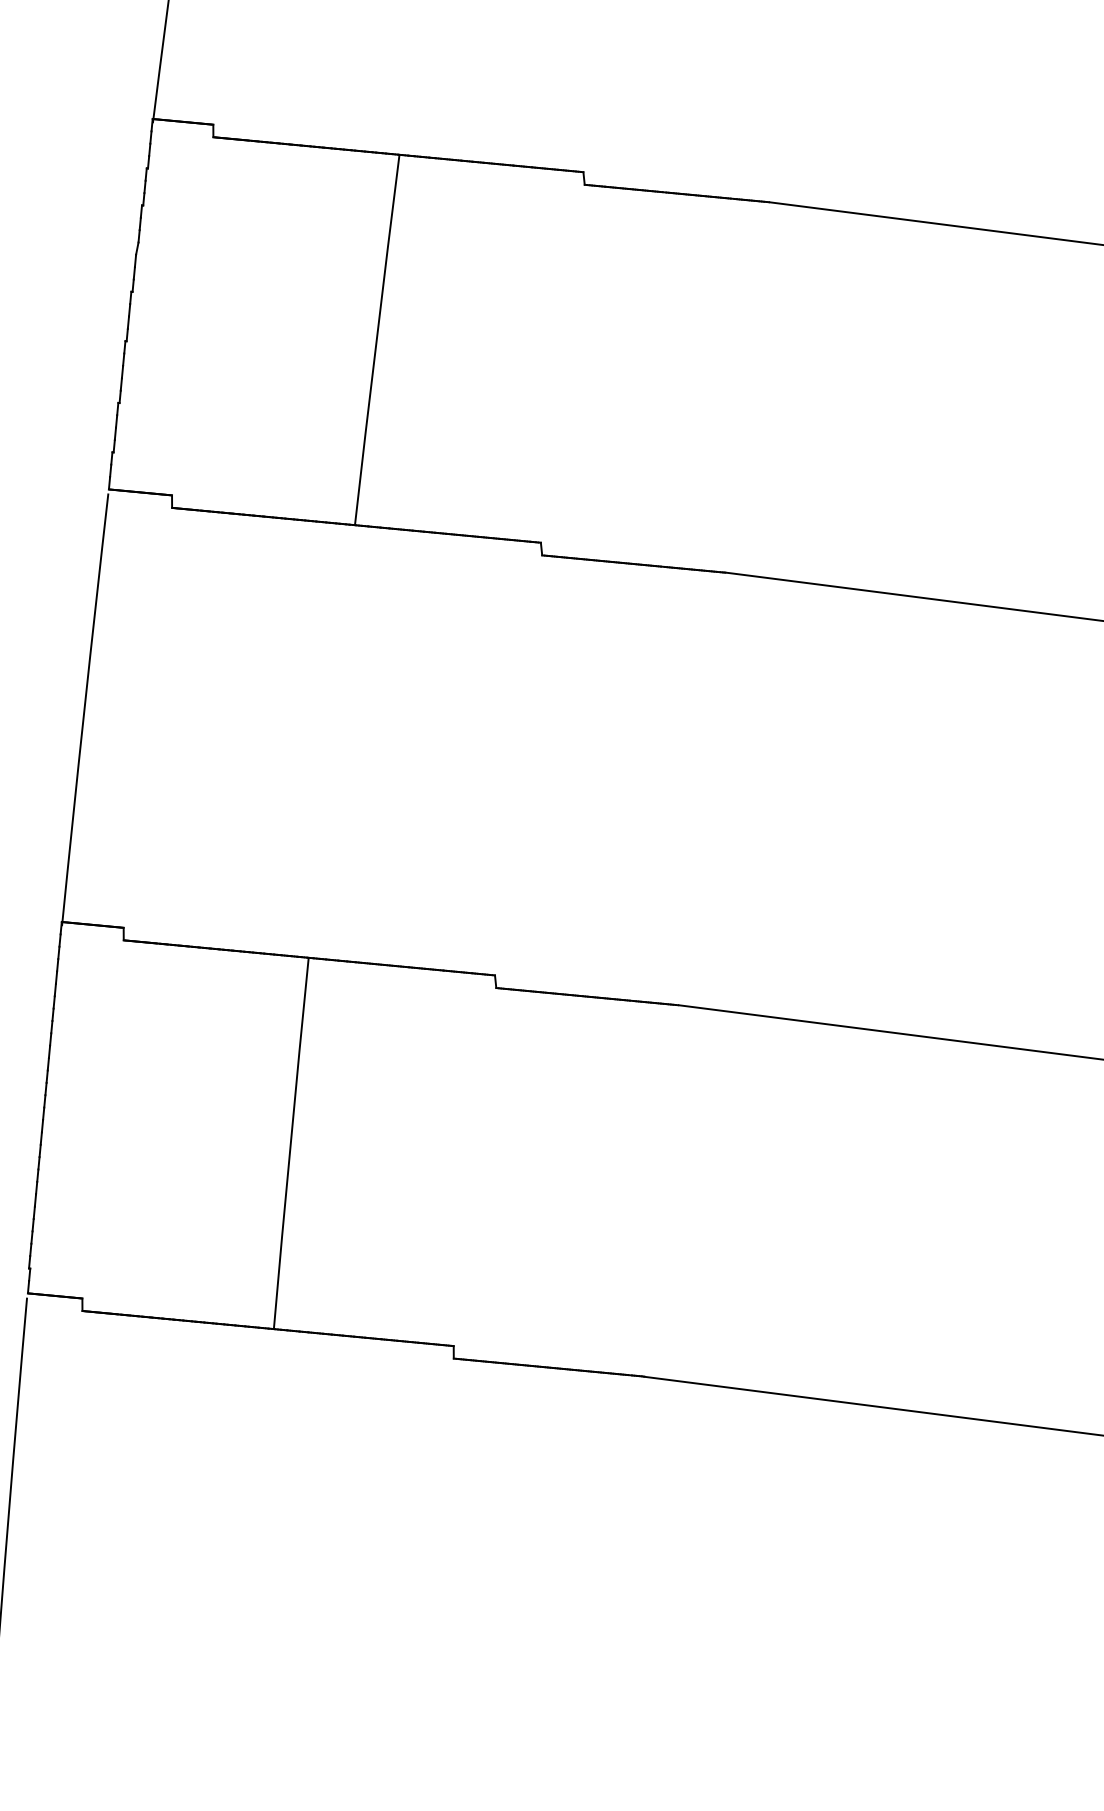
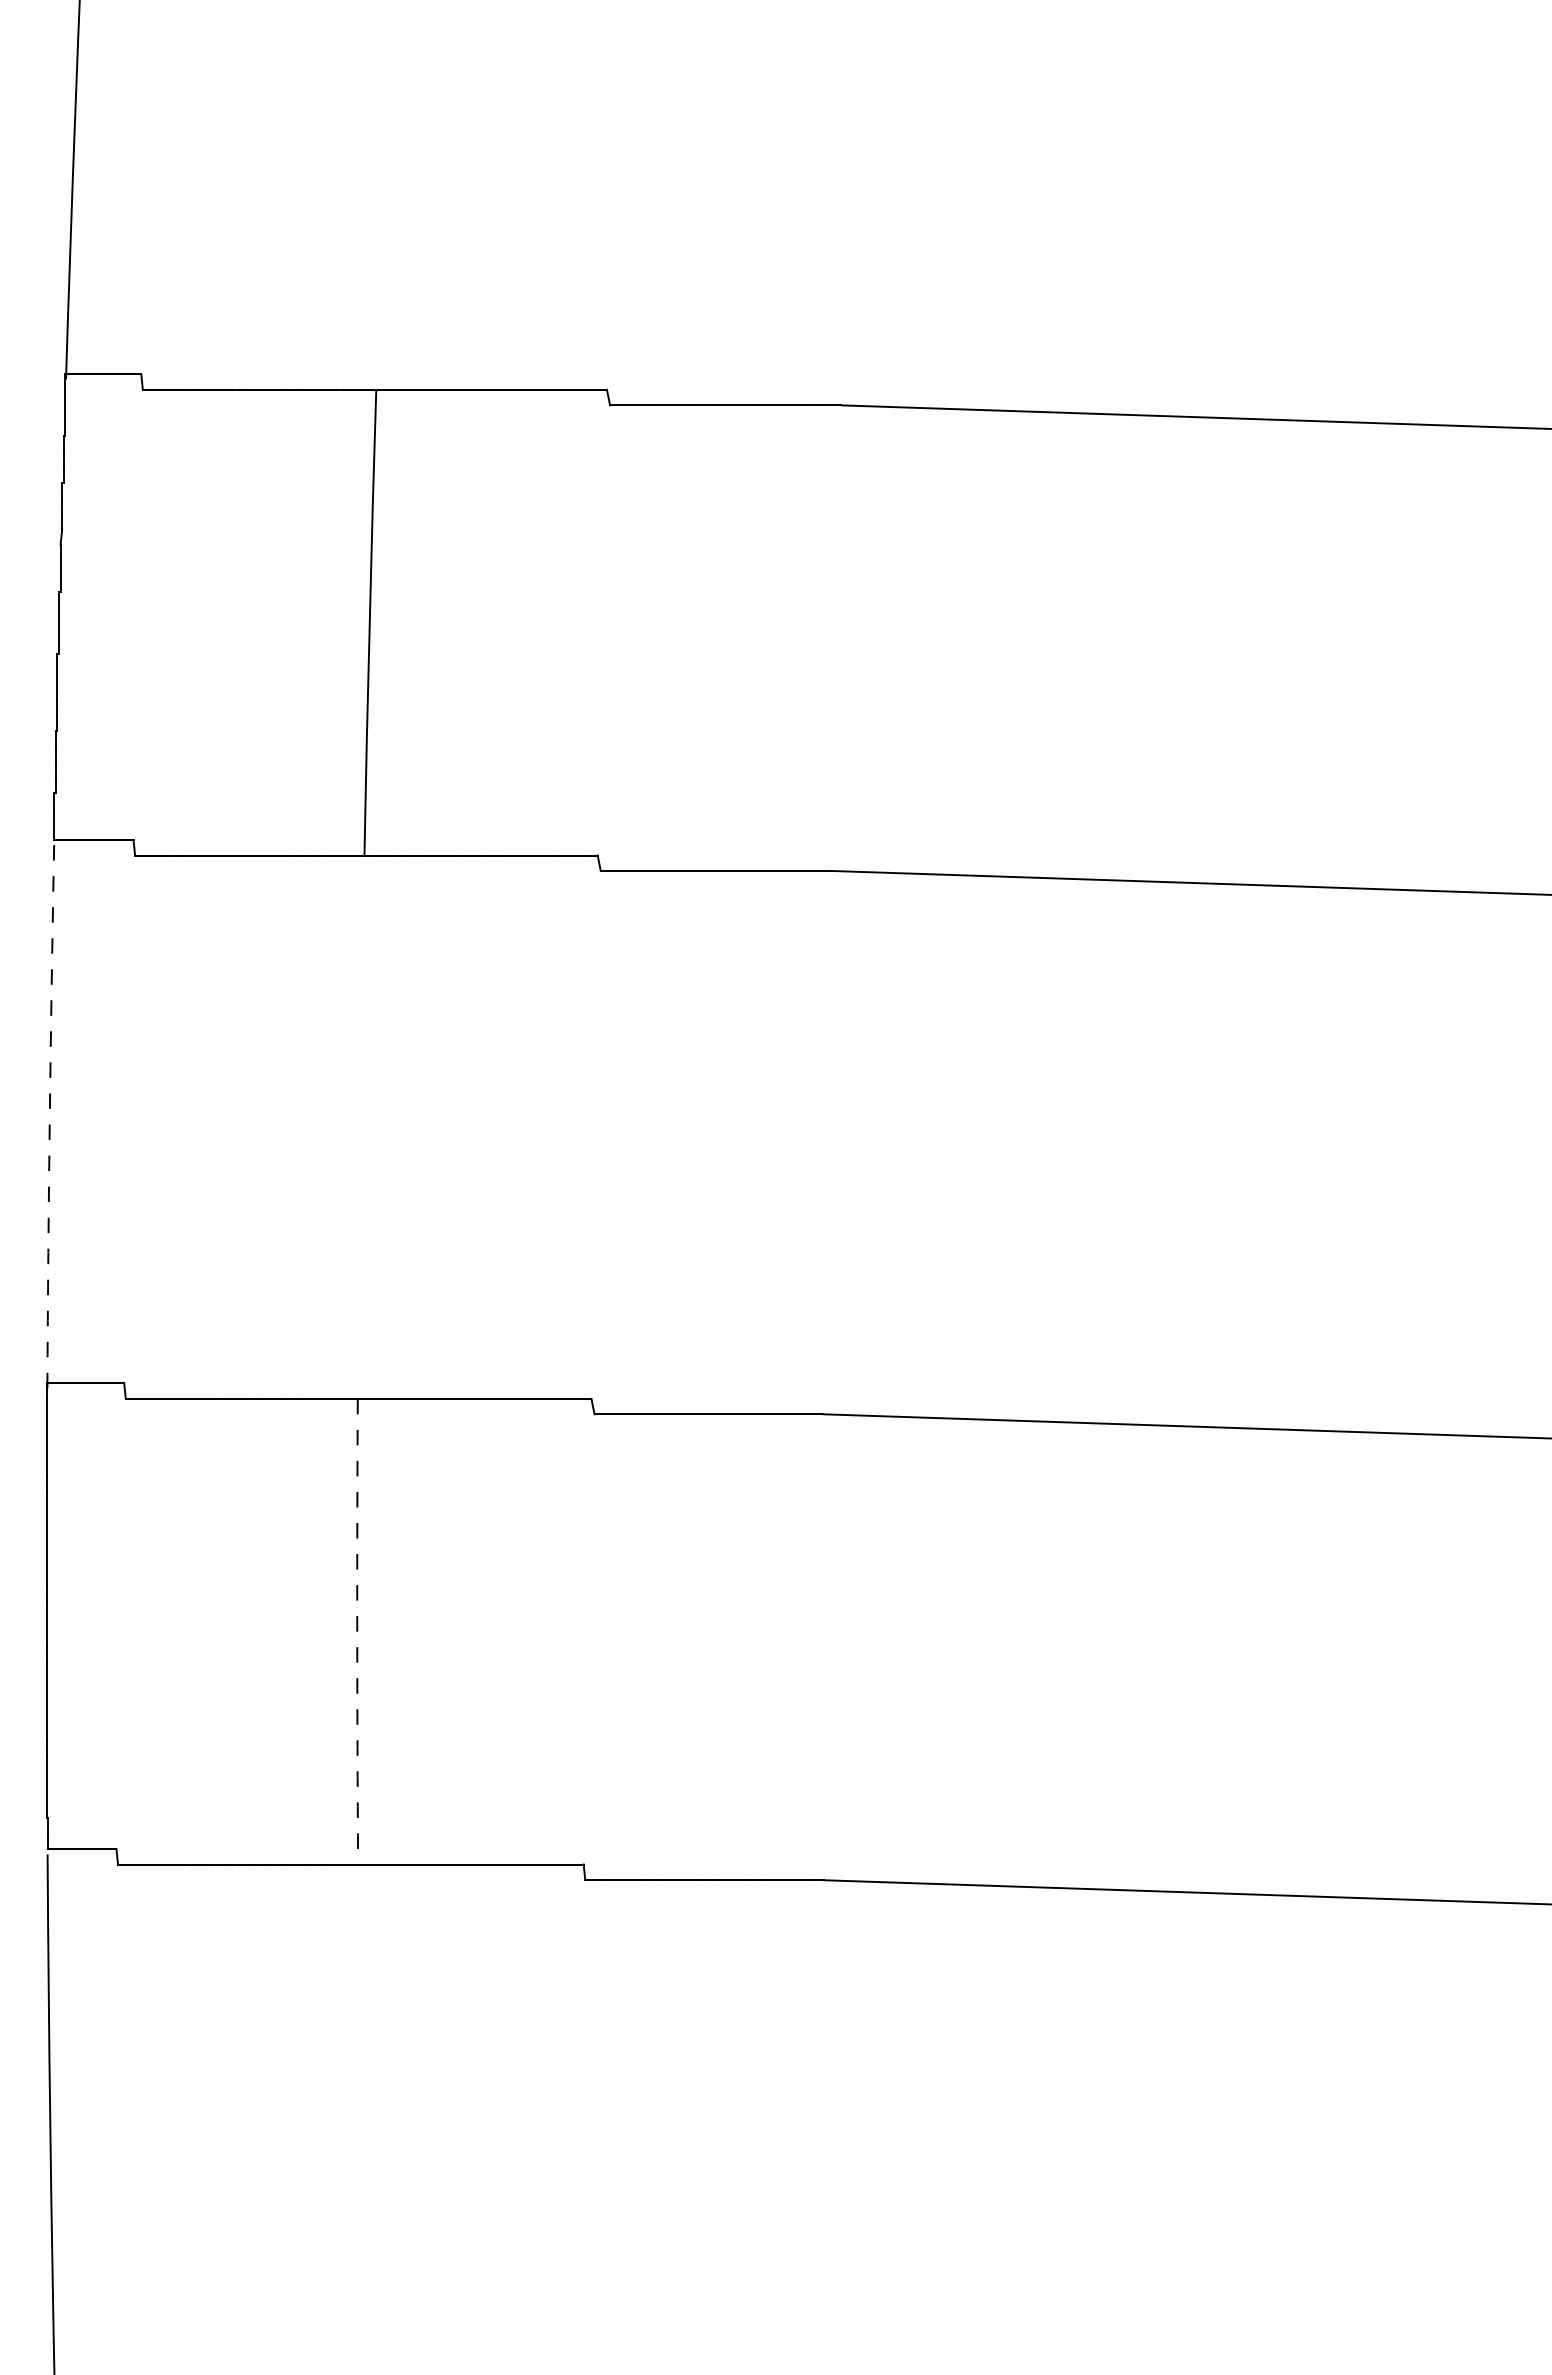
arc: (84, 709) -> (49, 1116), solid -> dashed
arc: (290, 1143) -> (357, 1631), solid -> dashed

